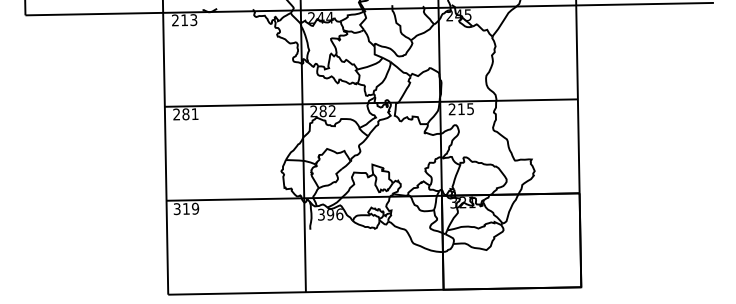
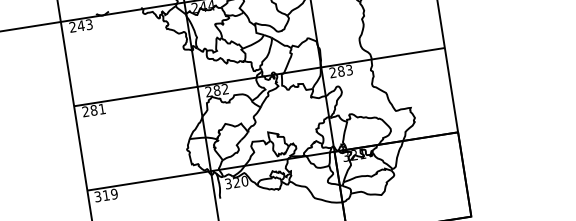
text: (184, 20) -> (81, 26), 213 -> 243
text: (465, 109) -> (344, 71), 215 -> 283
text: (335, 214) -> (241, 181), 396 -> 320

